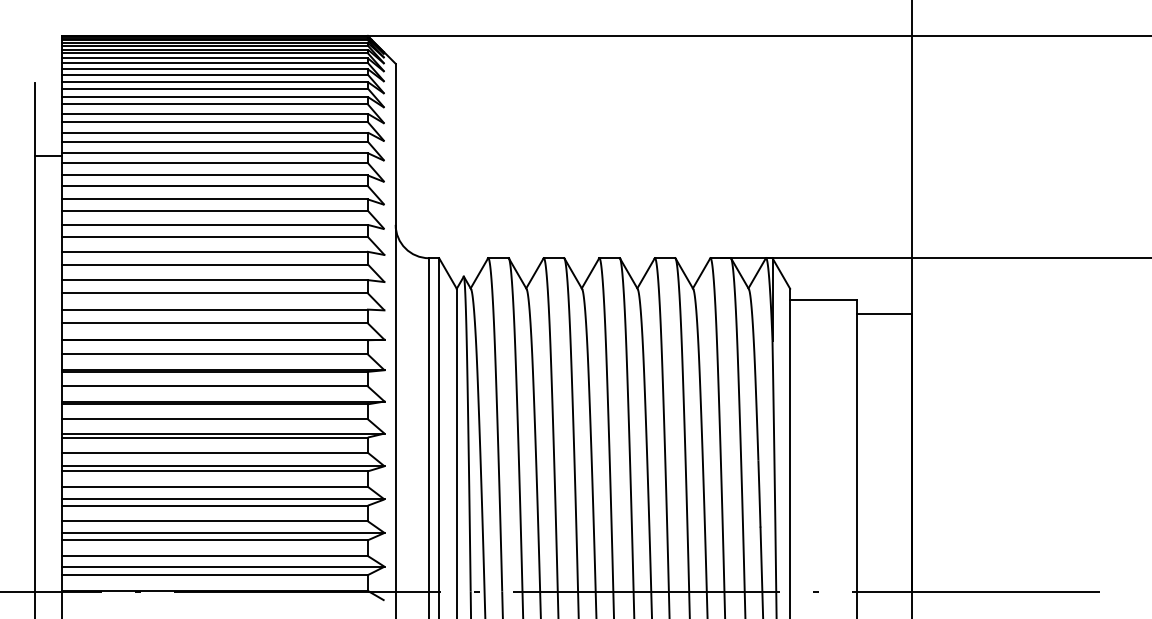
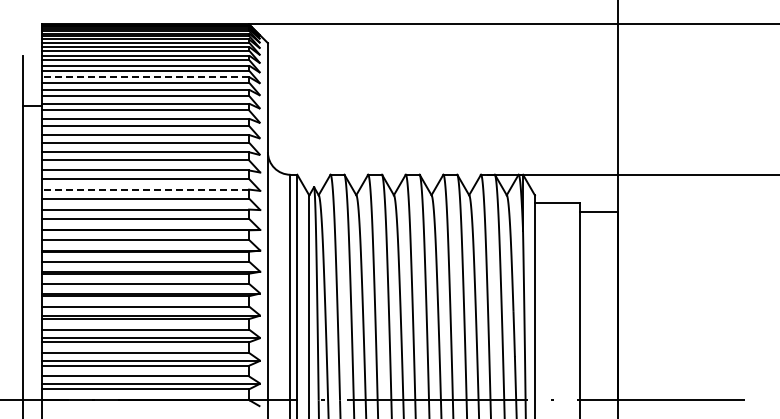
line: (214, 114) -> (145, 77), solid -> dashed
line: (214, 279) -> (145, 189), solid -> dashed

